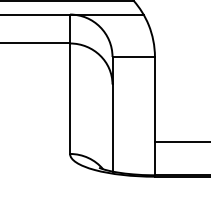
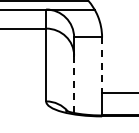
line: (155, 99) -> (102, 65), solid -> dashed
line: (113, 128) -> (74, 84), solid -> dashed

